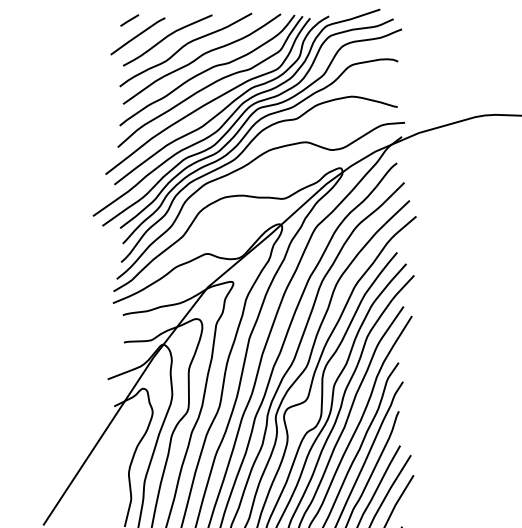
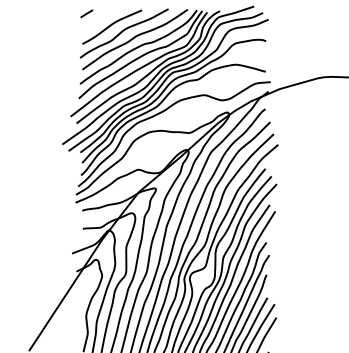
line: (136, 36) -> (91, 24), removed

